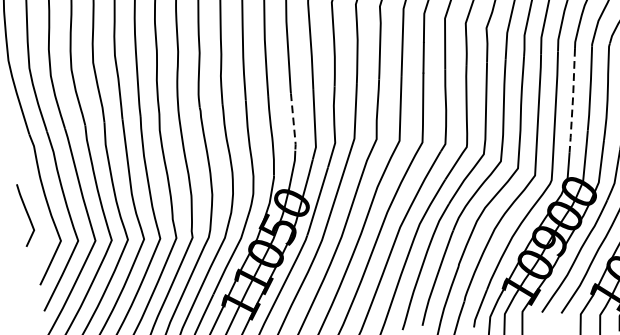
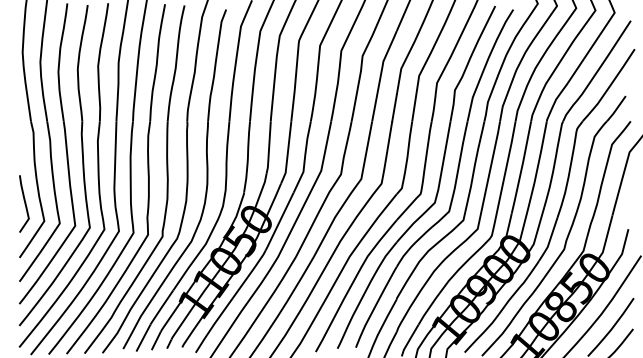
line: (572, 102) -> (521, 168), dashed -> solid
line: (294, 123) -> (269, 148), dashed -> solid
curve: (26, 214) -> (24, 203), moved

